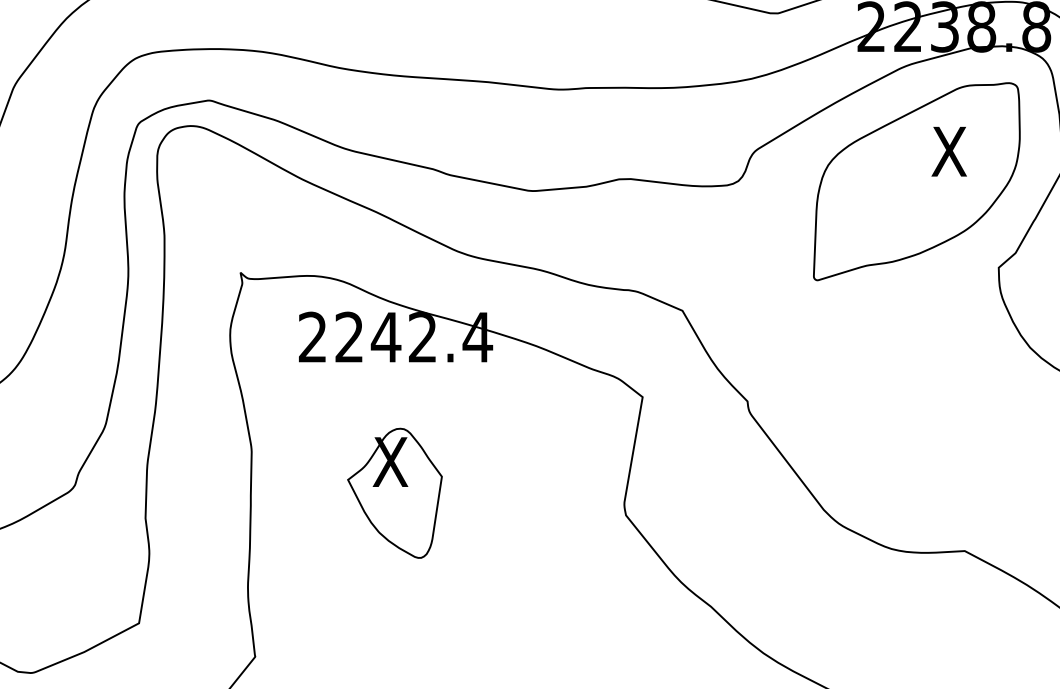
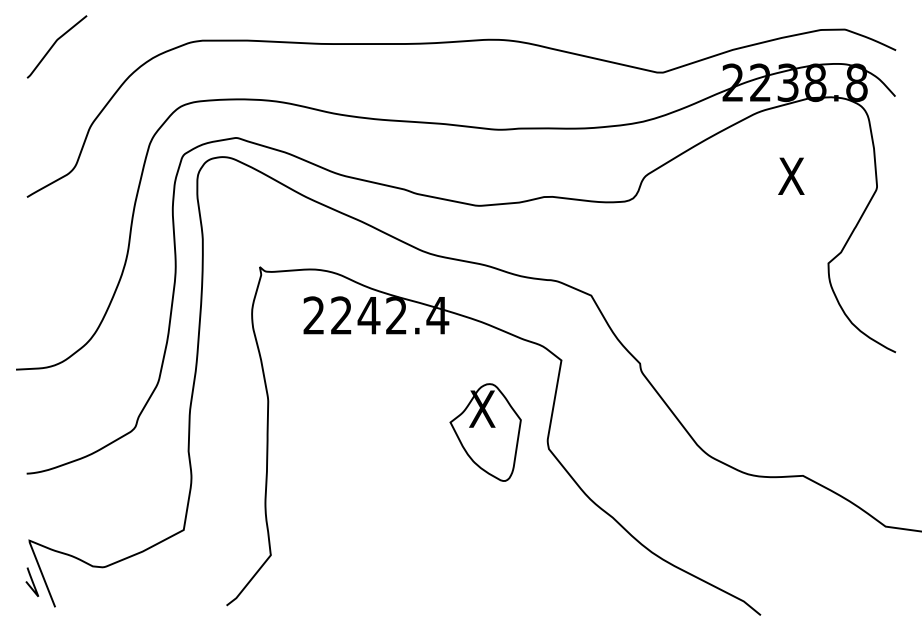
part: (917, 181) -> (767, 198), removed
part: (394, 493) -> (485, 432), moved

